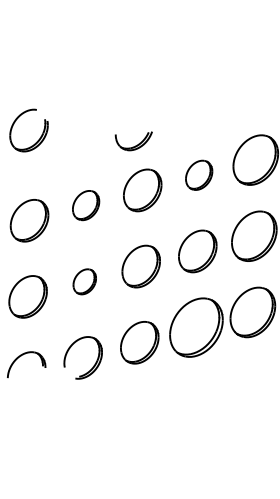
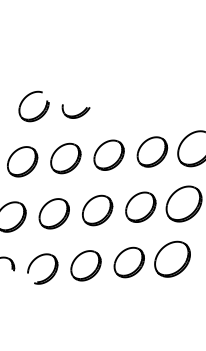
part: (40, 136) -> (41, 112), moved
part: (133, 141) -> (74, 111), moved
part: (198, 175) -> (151, 152), size x1.43
part: (85, 205) -> (65, 158), size x1.43
part: (84, 281) -> (54, 213), size x1.67
part: (195, 327) -> (128, 262), size x0.71

